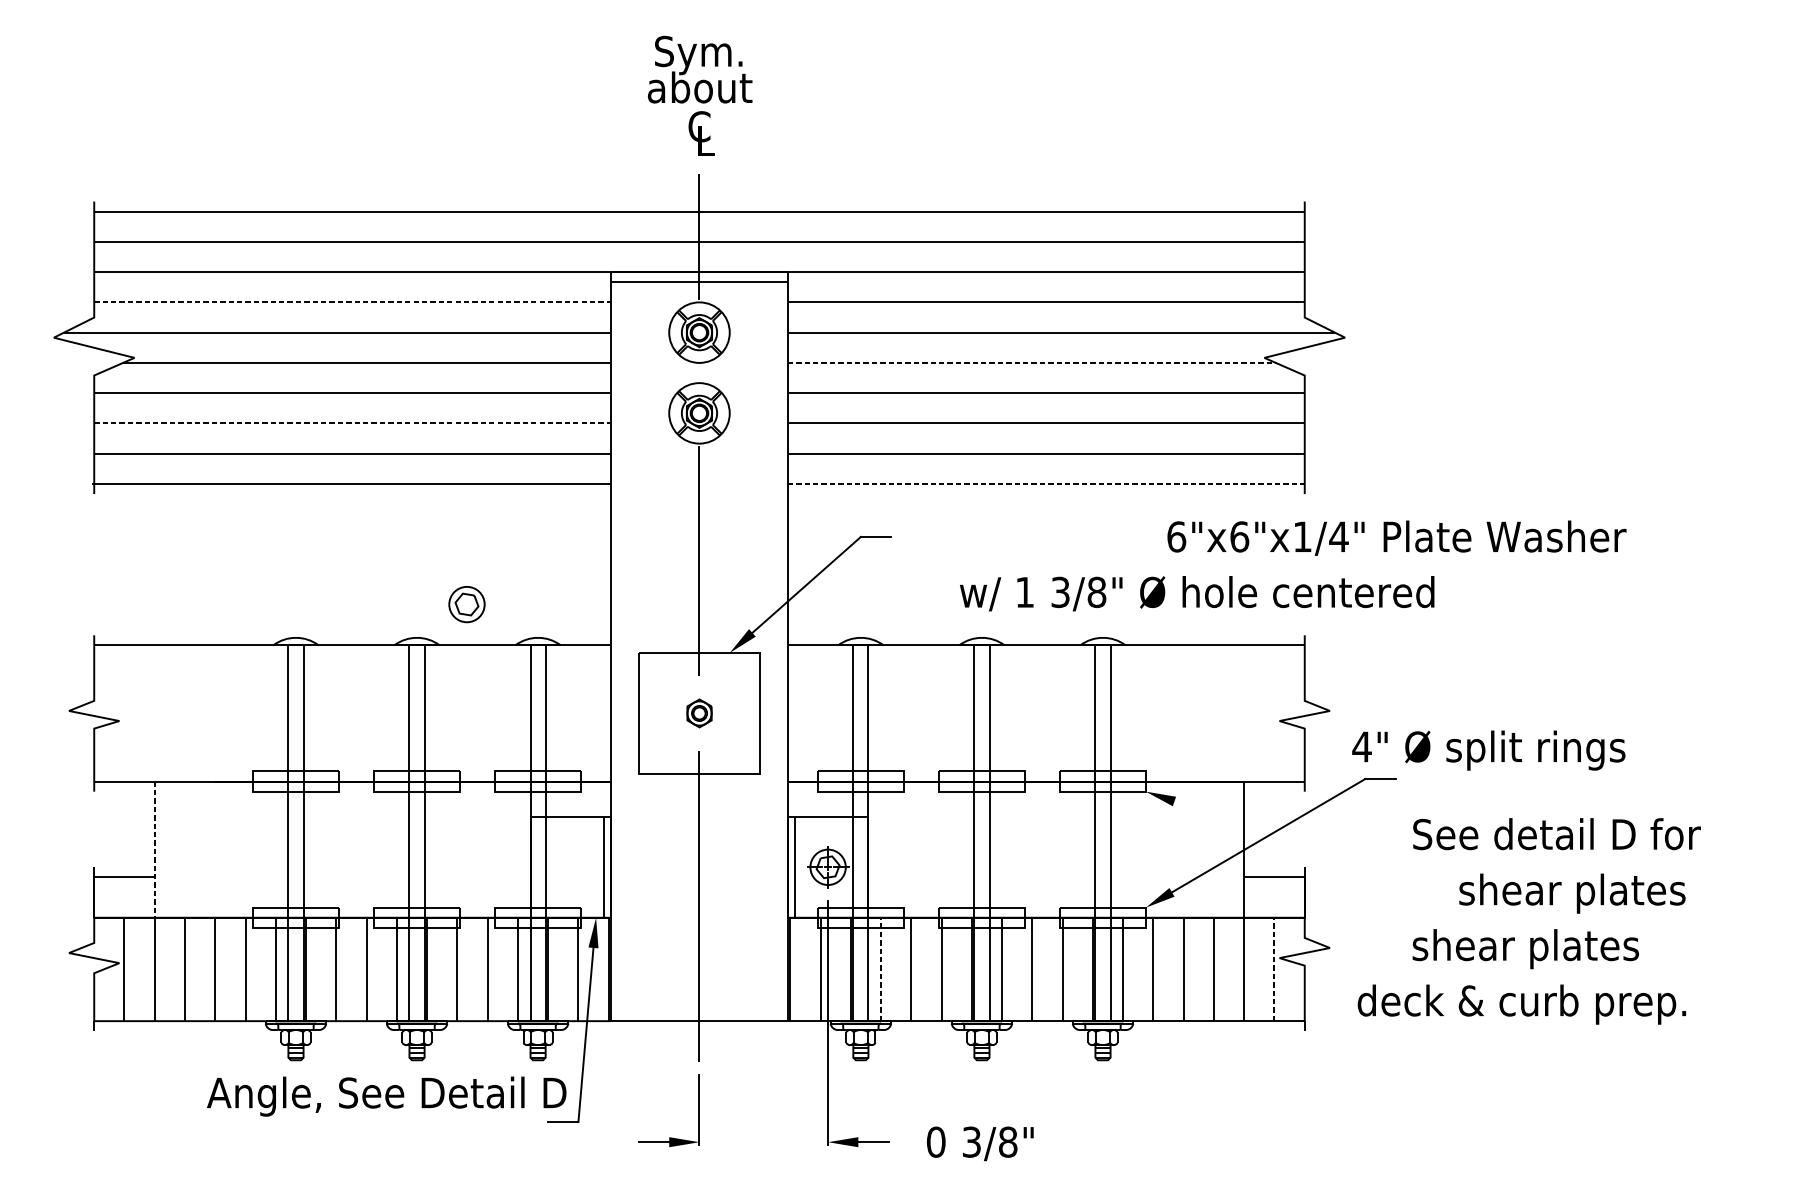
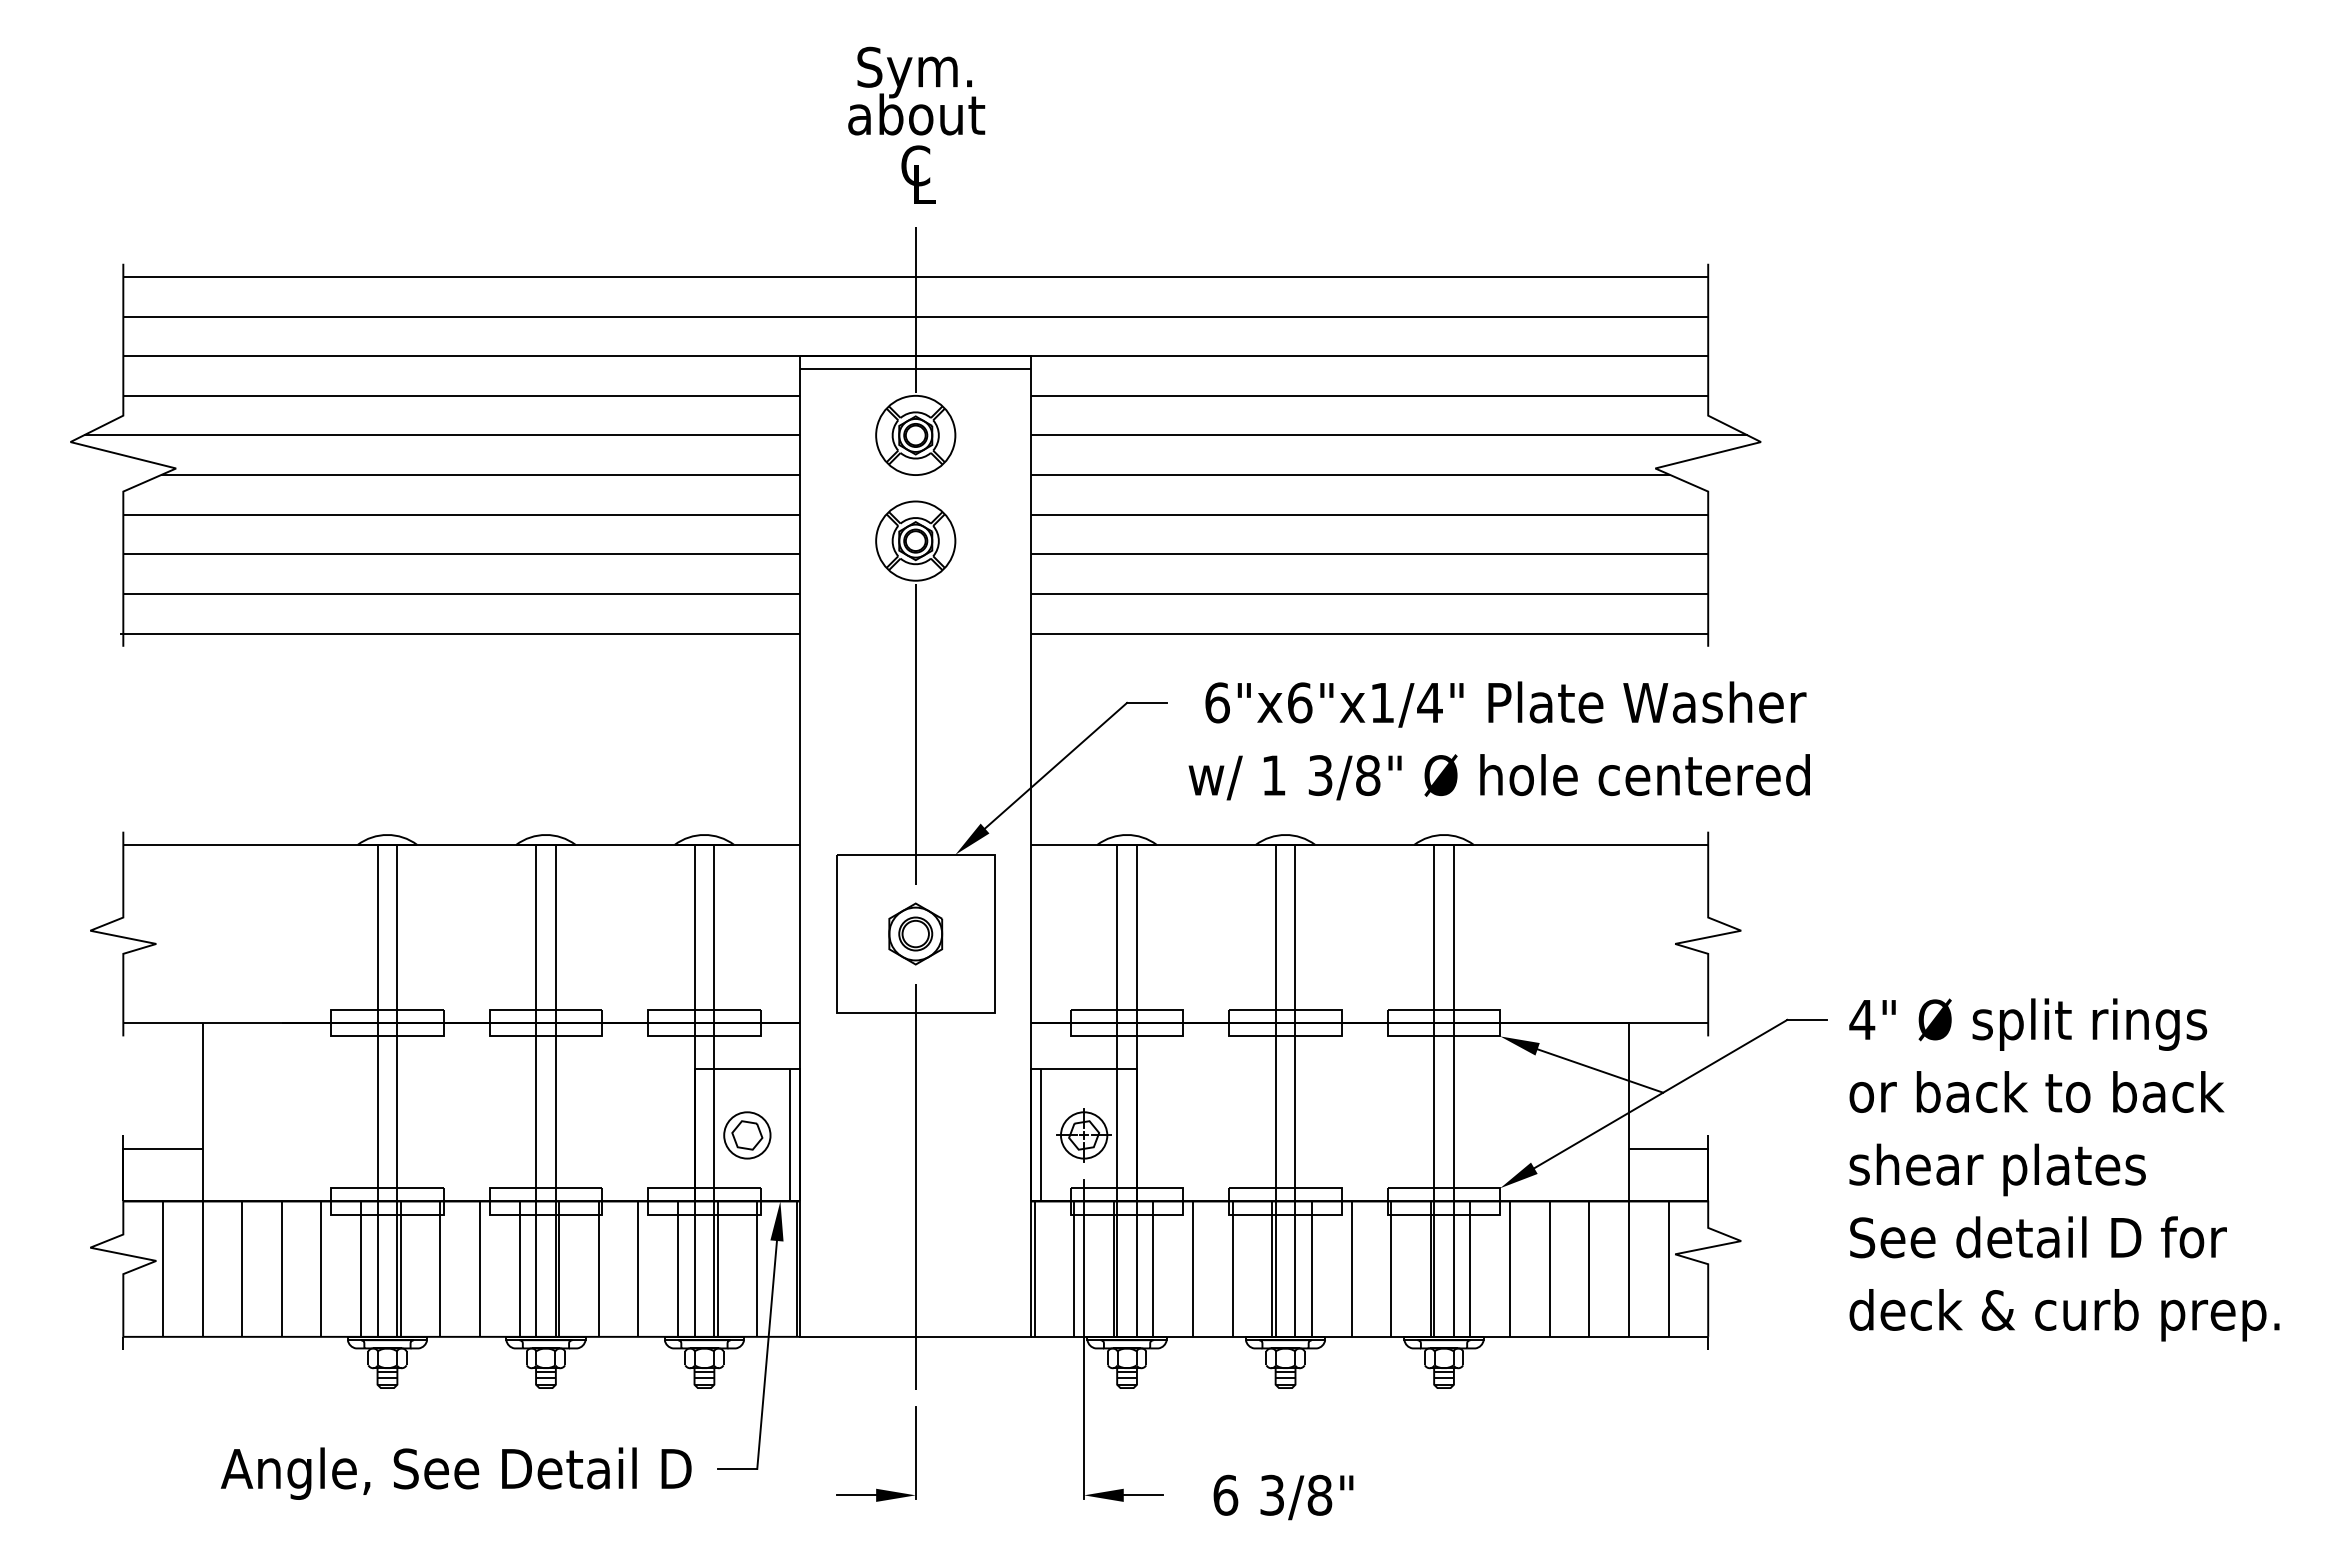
line: (353, 302) -> (462, 395), dashed -> solid
line: (1031, 363) -> (1350, 475), dashed -> solid
line: (353, 423) -> (462, 554), dashed -> solid
line: (1046, 483) -> (1370, 633), dashed -> solid
text: (1396, 538) -> (1505, 704), moved
text: (1196, 593) -> (1498, 777), moved
part: (467, 604) -> (747, 1135), moved
part: (699, 713) -> (915, 933), size x1.67
text: (1489, 750) -> (2028, 1024), moved
line: (1222, 817) -> (1600, 1070), added
text: (1556, 833) -> (2037, 1091), See detail D for -> or back to back
line: (154, 849) -> (202, 1112), dashed -> solid
text: (1572, 893) -> (1997, 1169), moved
text: (1556, 949) -> (2037, 1242), shear plates -> See detail D for
line: (881, 969) -> (1153, 1269), dashed -> solid
line: (1274, 969) -> (1668, 1269), dashed -> solid
text: (1521, 1004) -> (2064, 1315), moved
text: (386, 1096) -> (455, 1473), moved
text: (936, 1141) -> (1225, 1494), 0 -> 6

